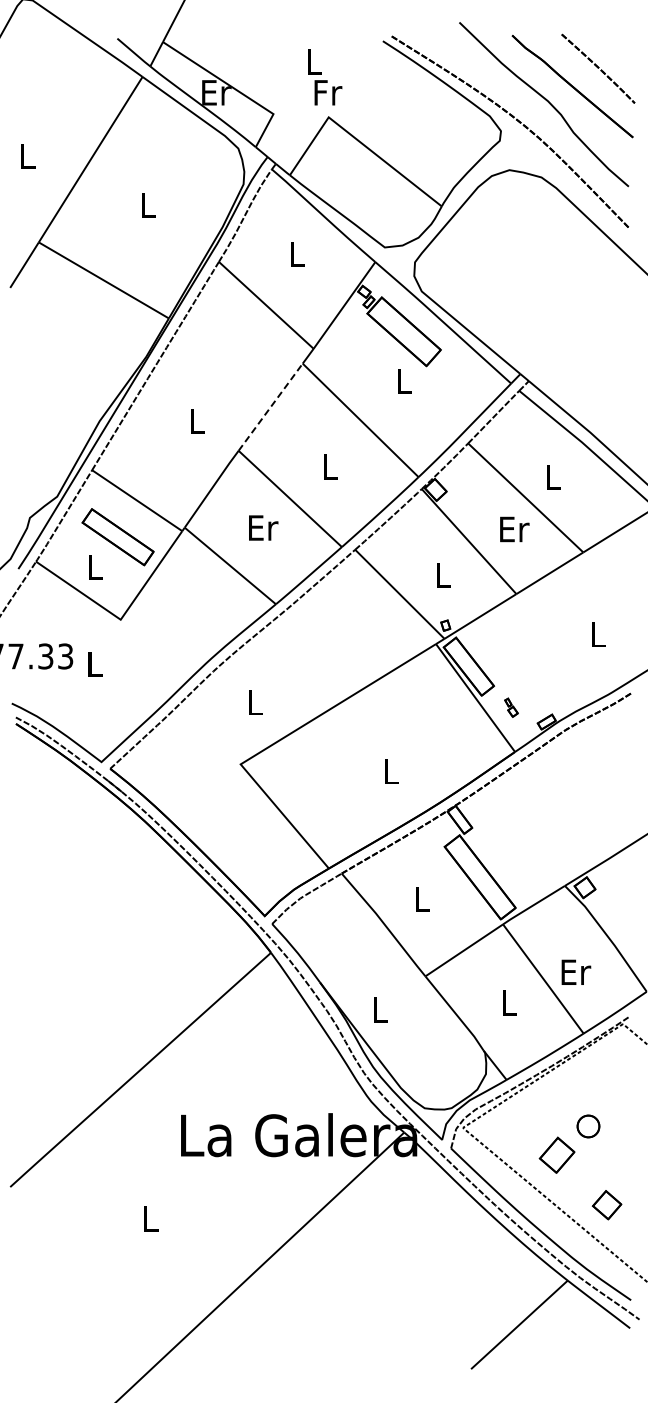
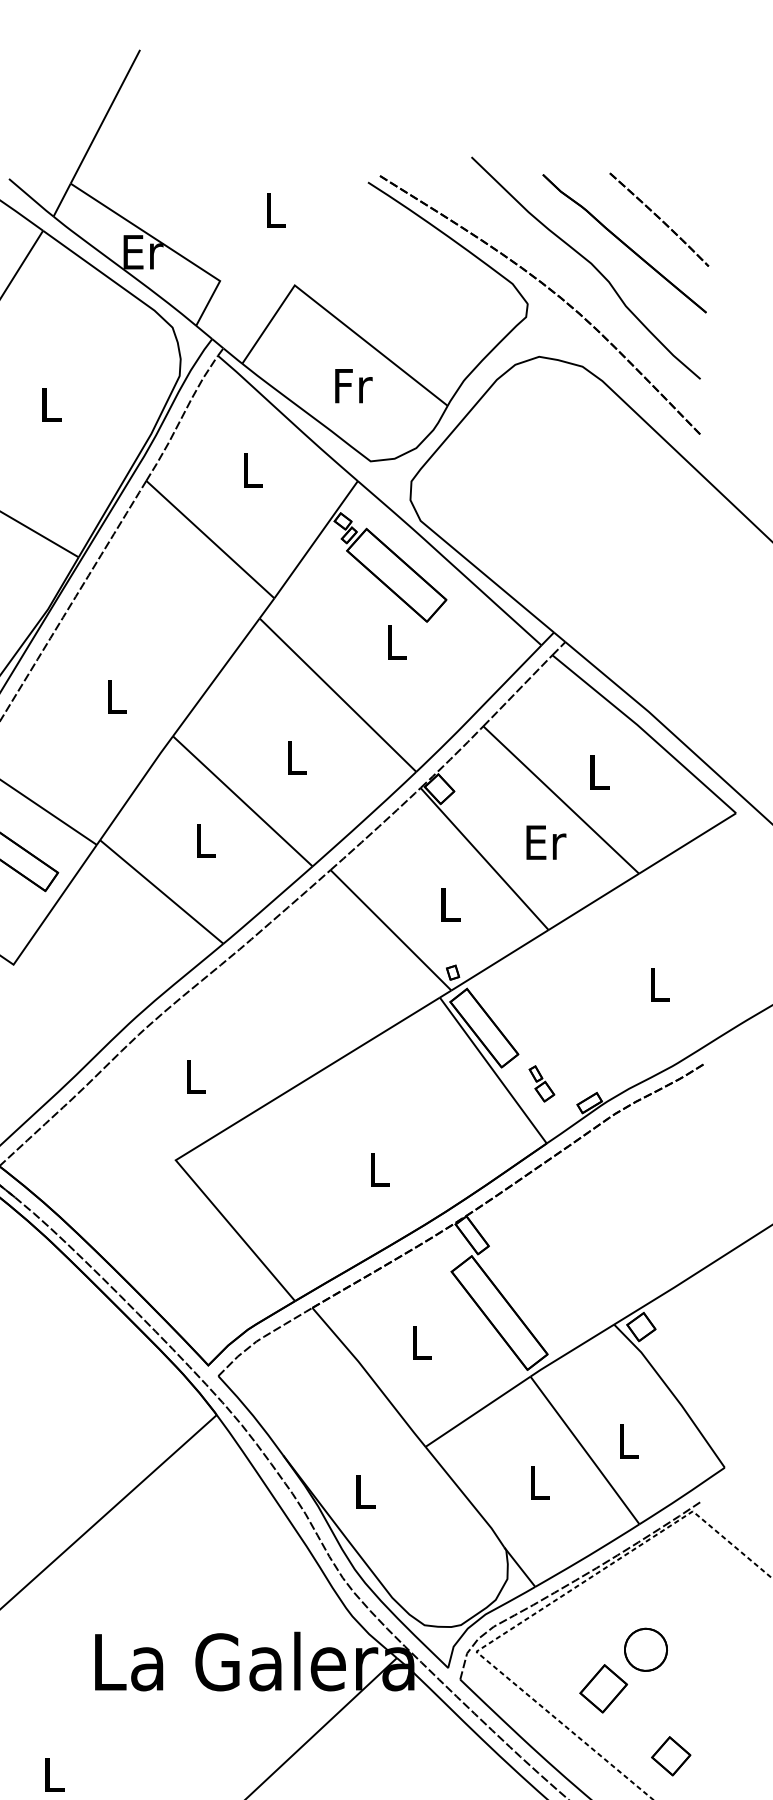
text: (328, 92) -> (353, 385), moved
line: (270, 406) -> (216, 676), dashed -> solid
text: (263, 527) -> (206, 839), Er -> L
part: (511, 707) -> (541, 1083), size x1.43
text: (576, 971) -> (629, 1440), Er -> L
part: (588, 1126) -> (646, 1649), size x1.43

